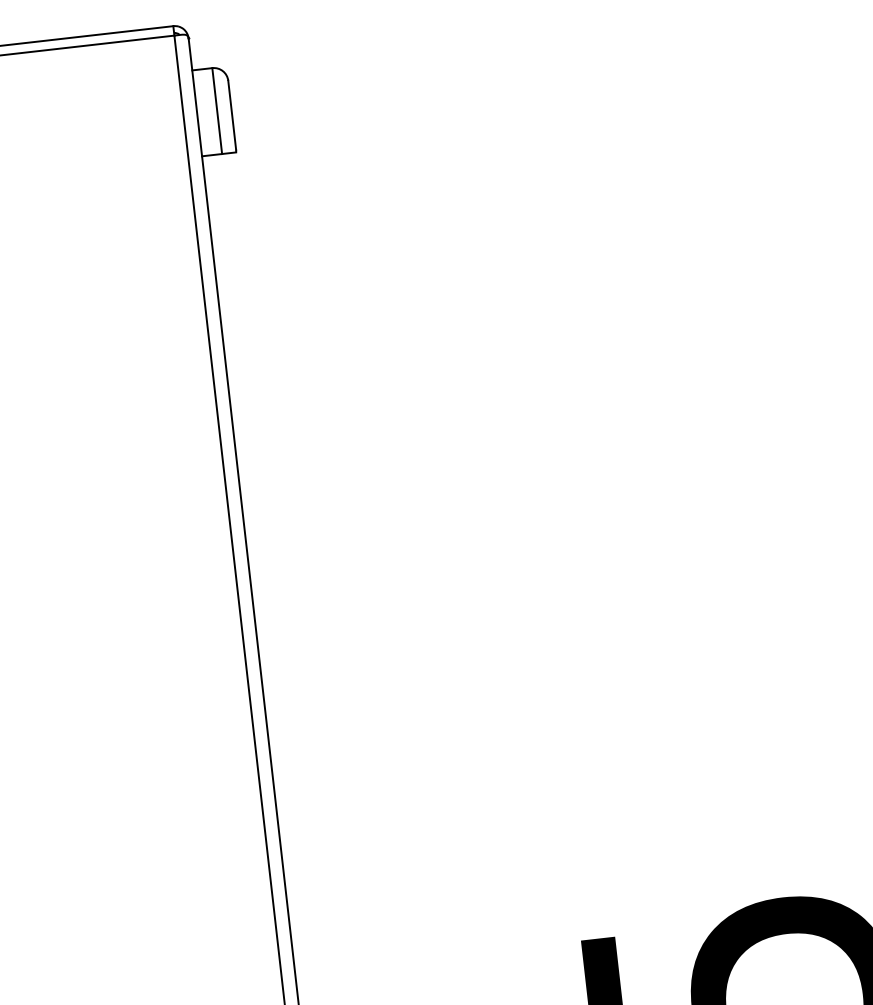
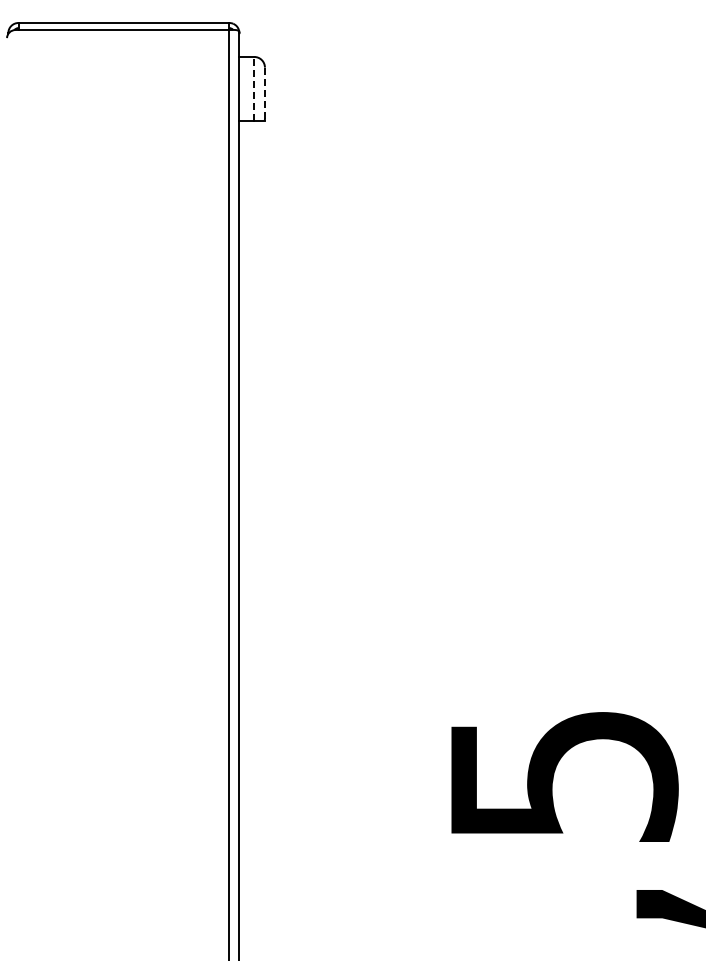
line: (217, 110) -> (254, 88), solid -> dashed
line: (231, 115) -> (264, 93), solid -> dashed

